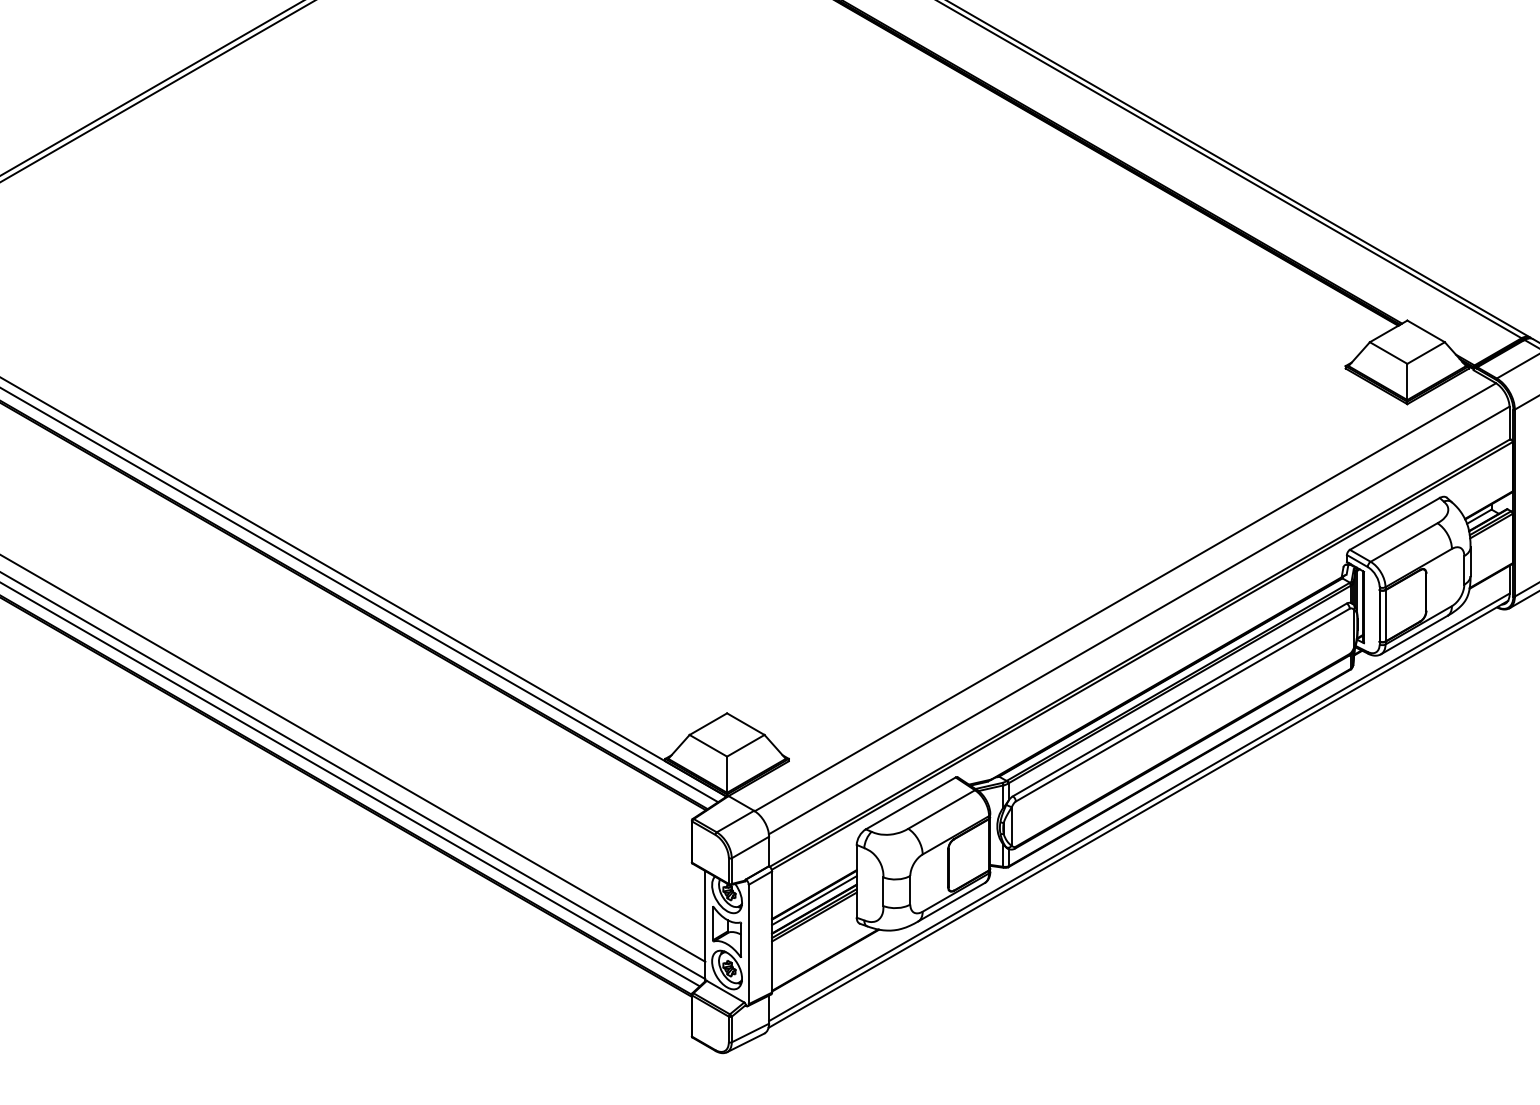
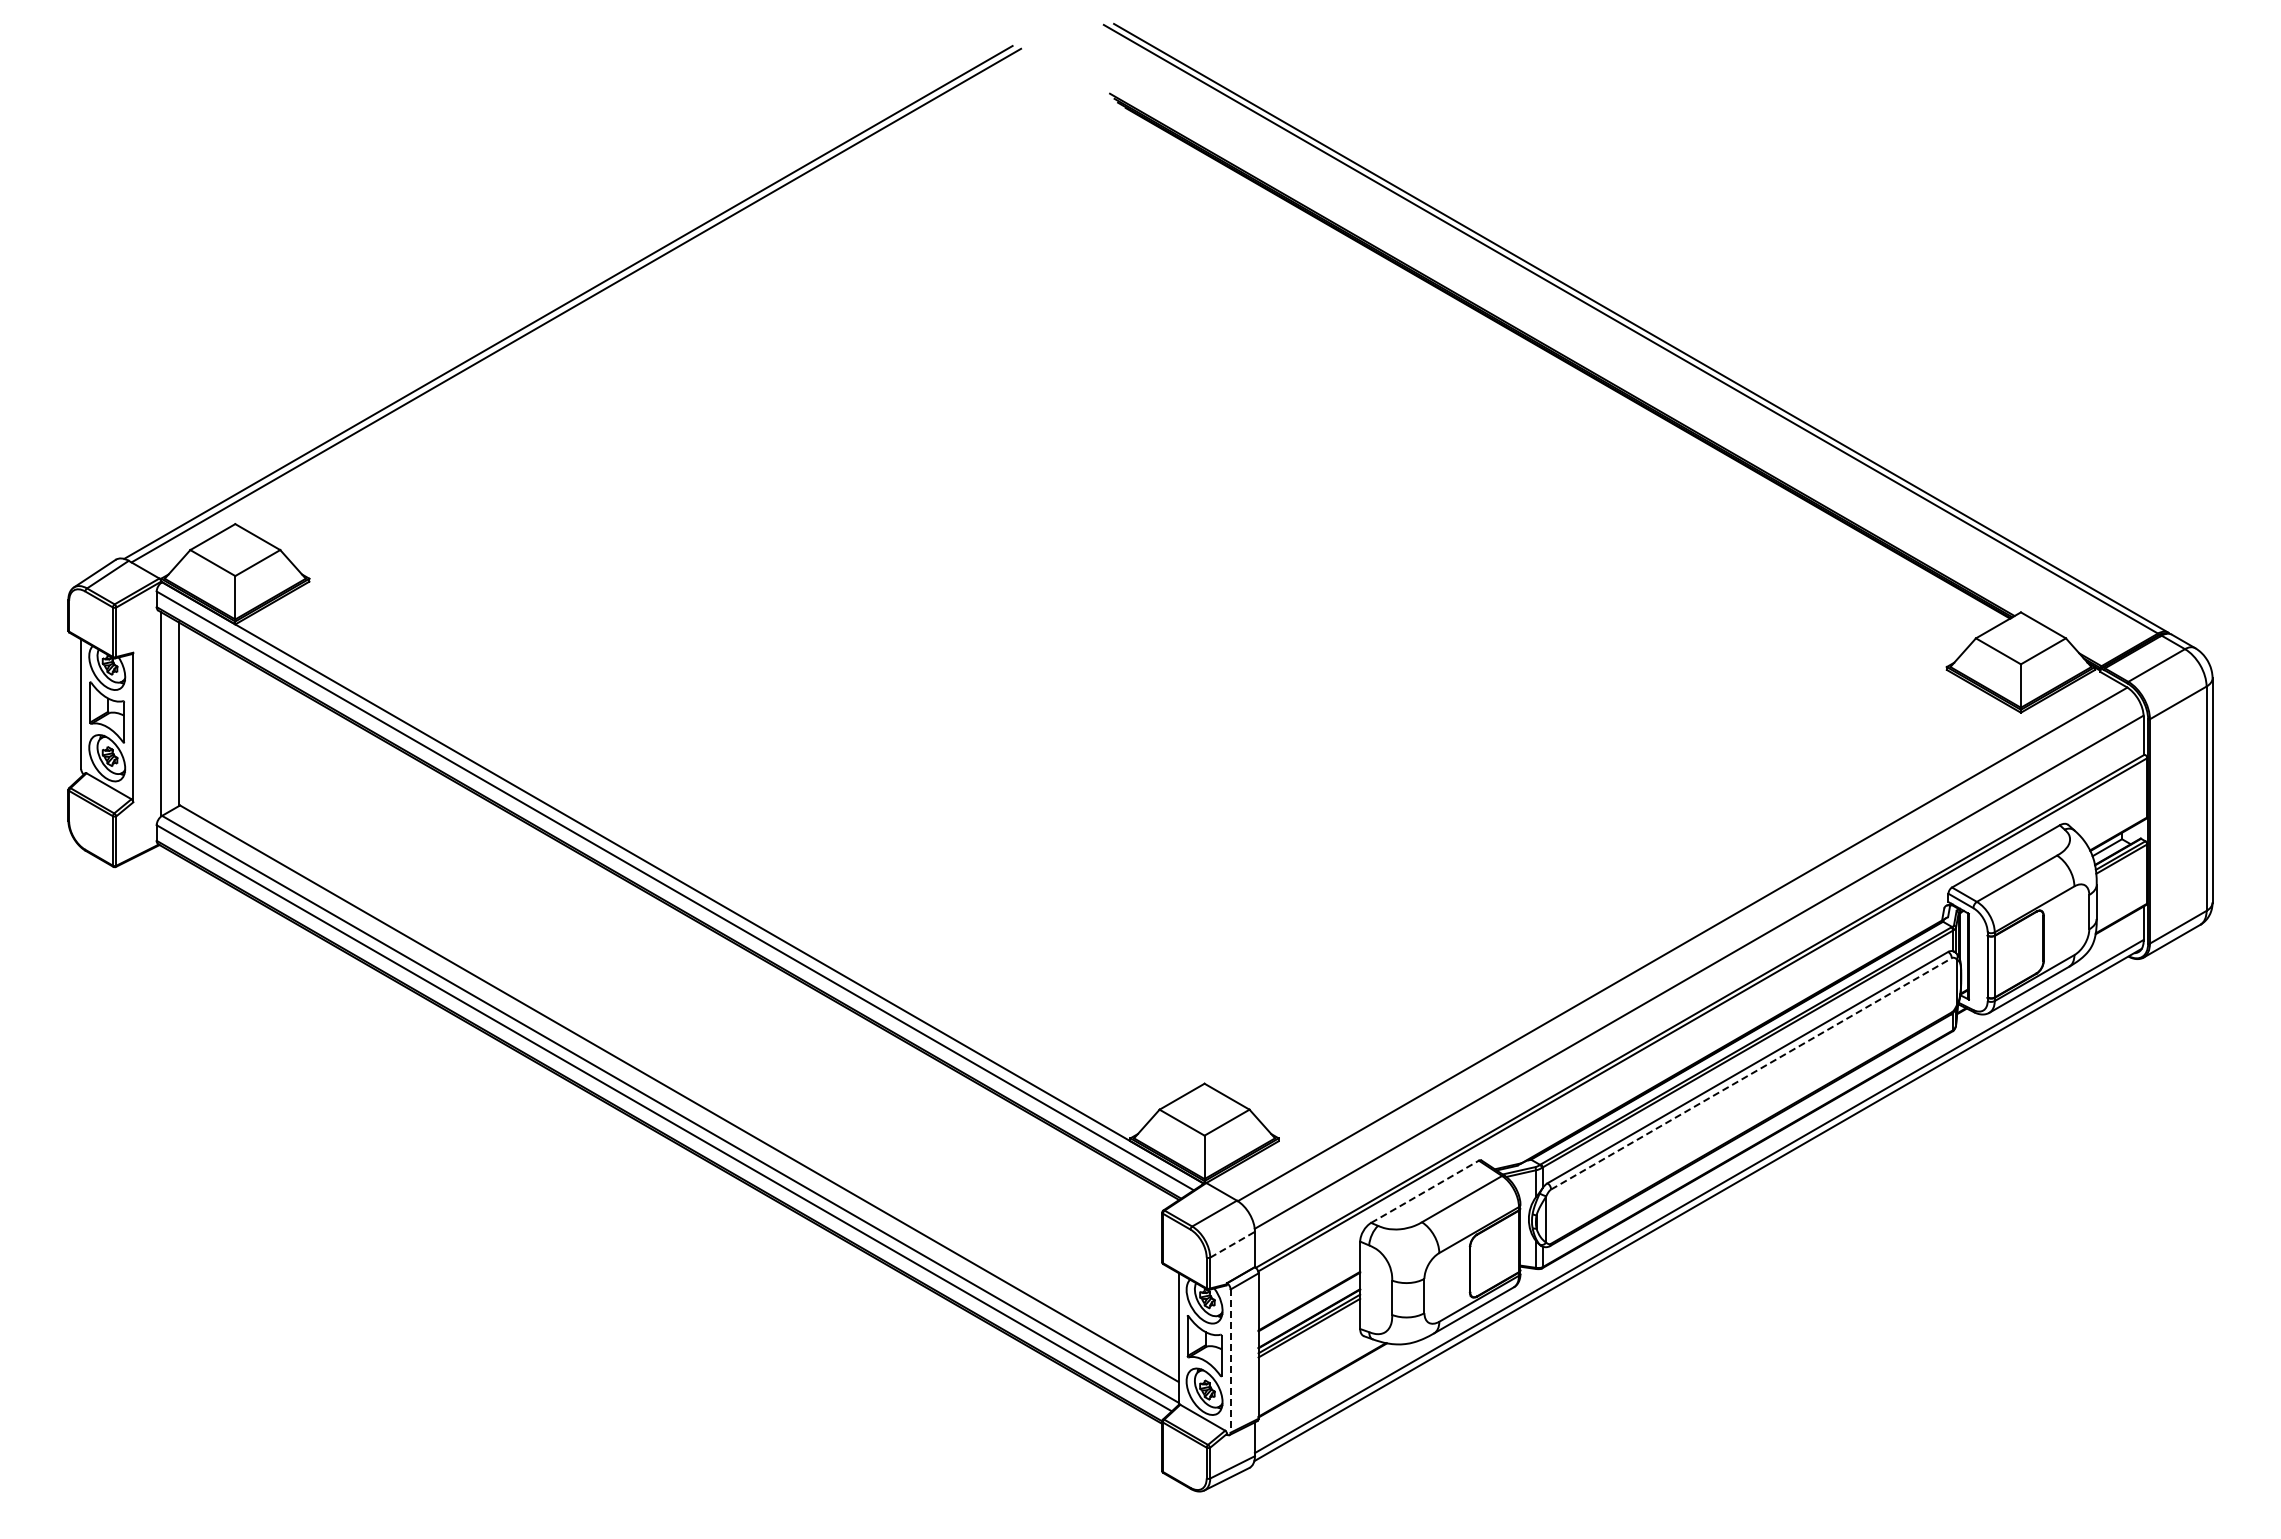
line: (1182, 704) -> (1751, 1073), solid -> dashed
line: (911, 803) -> (1425, 1191), solid -> dashed
line: (750, 847) -> (1232, 1244), solid -> dashed
line: (814, 900) -> (1309, 1308), removed
line: (748, 944) -> (1230, 1361), solid -> dashed

